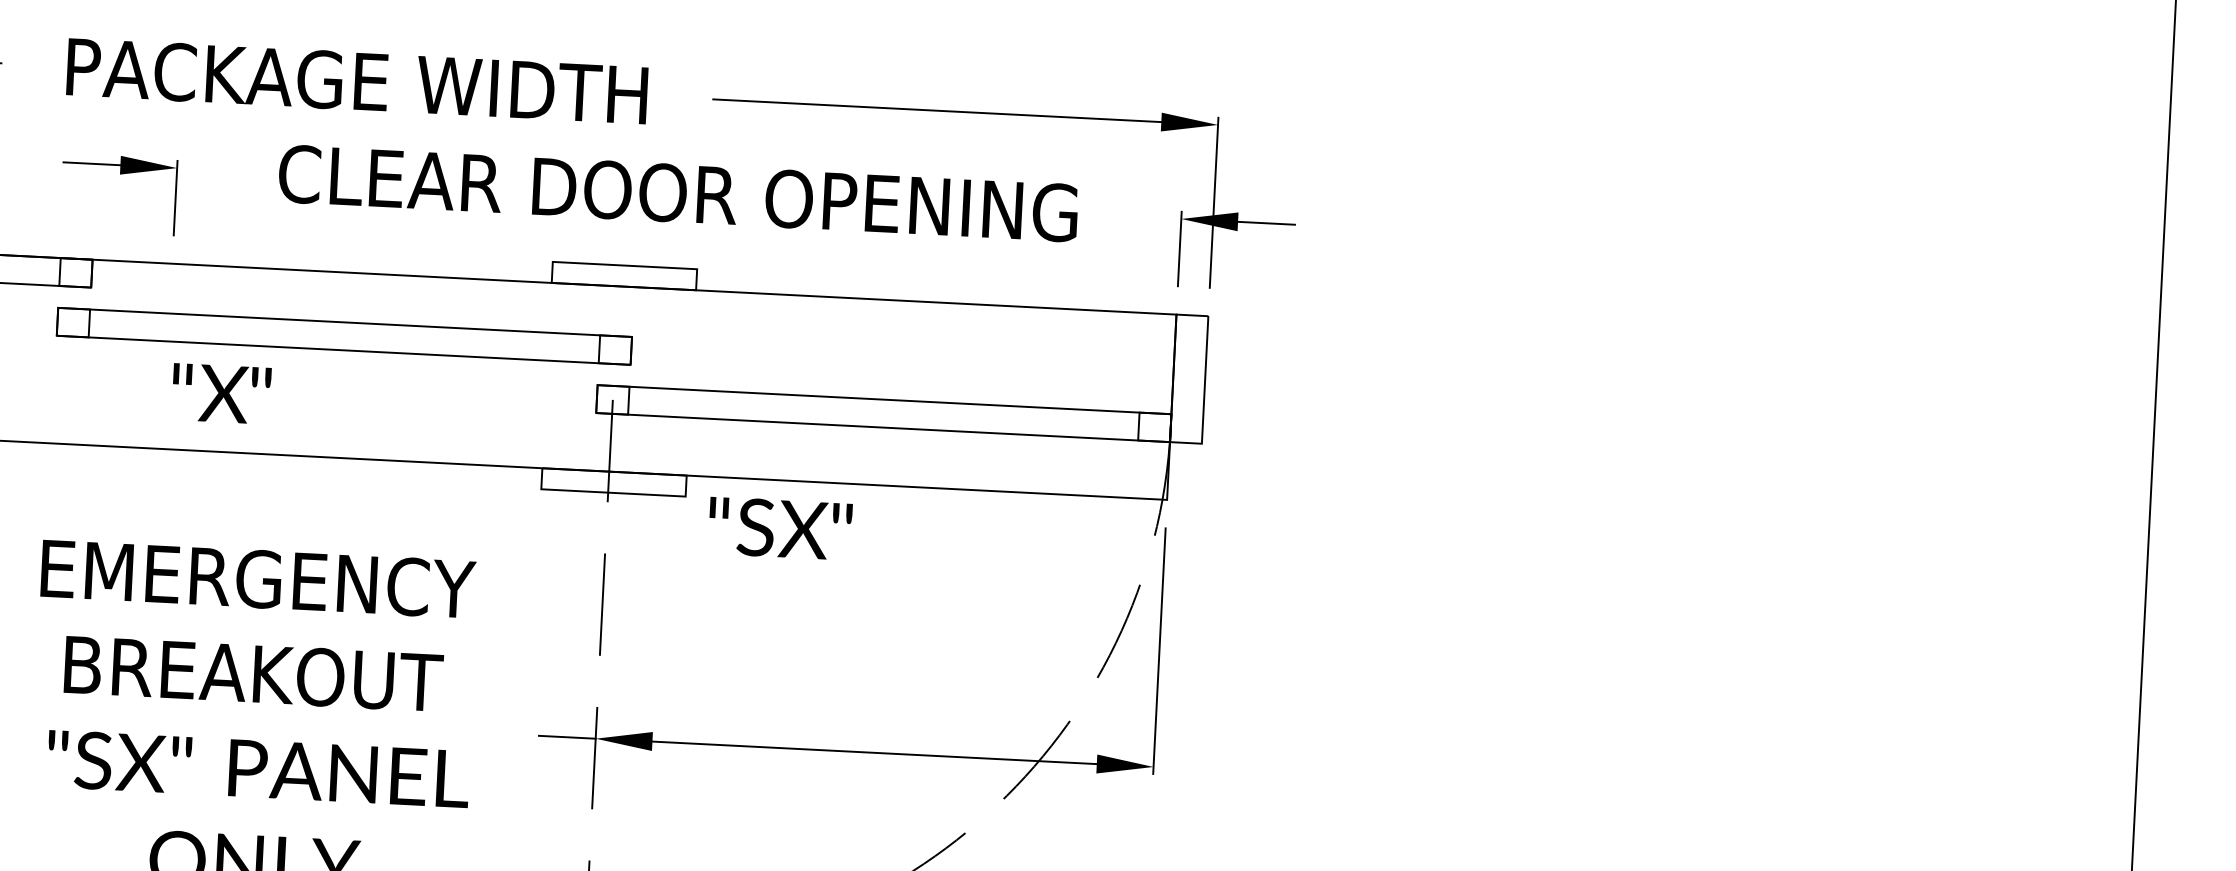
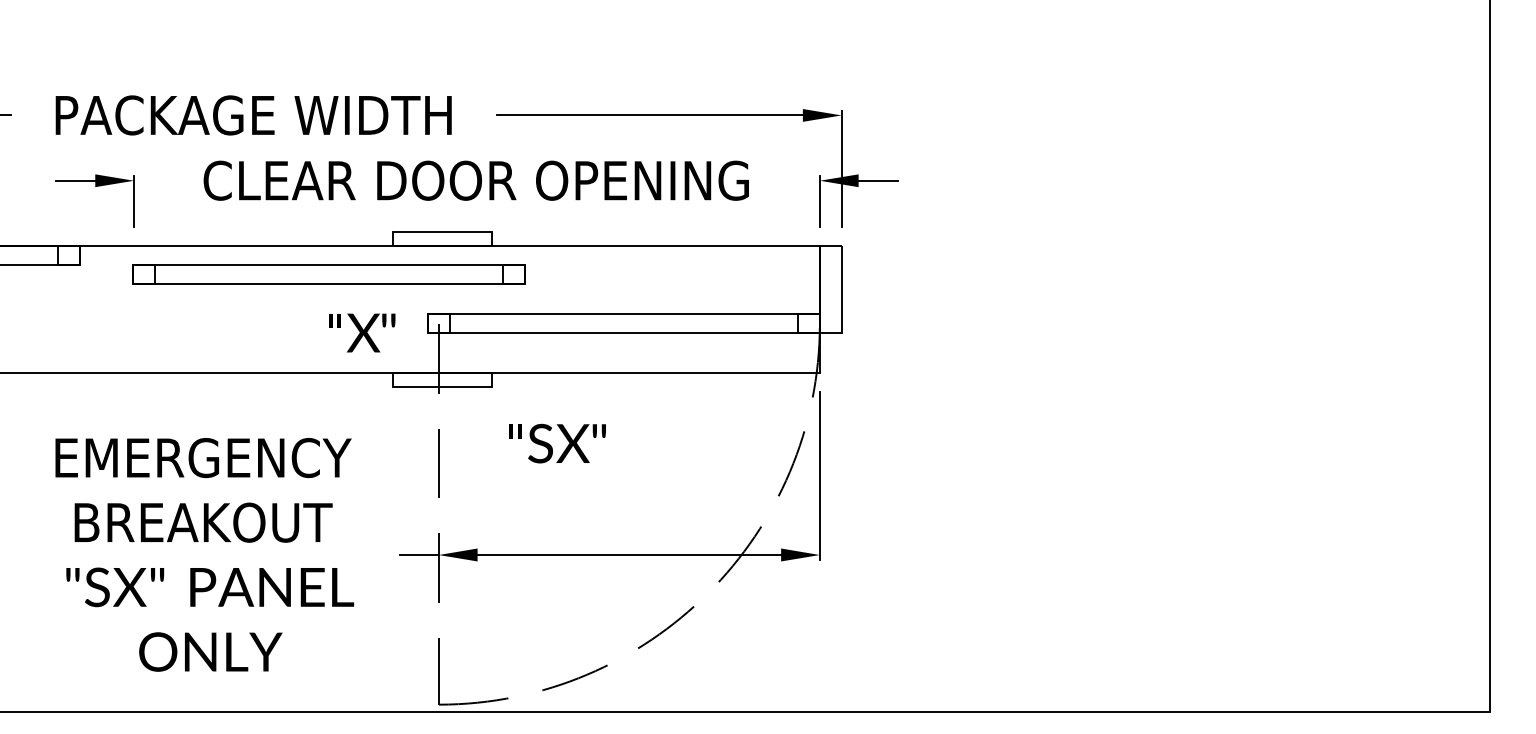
part: (344, 336) -> (328, 274), moved
text: (222, 393) -> (362, 332), moved
text: (780, 528) -> (557, 443), moved

